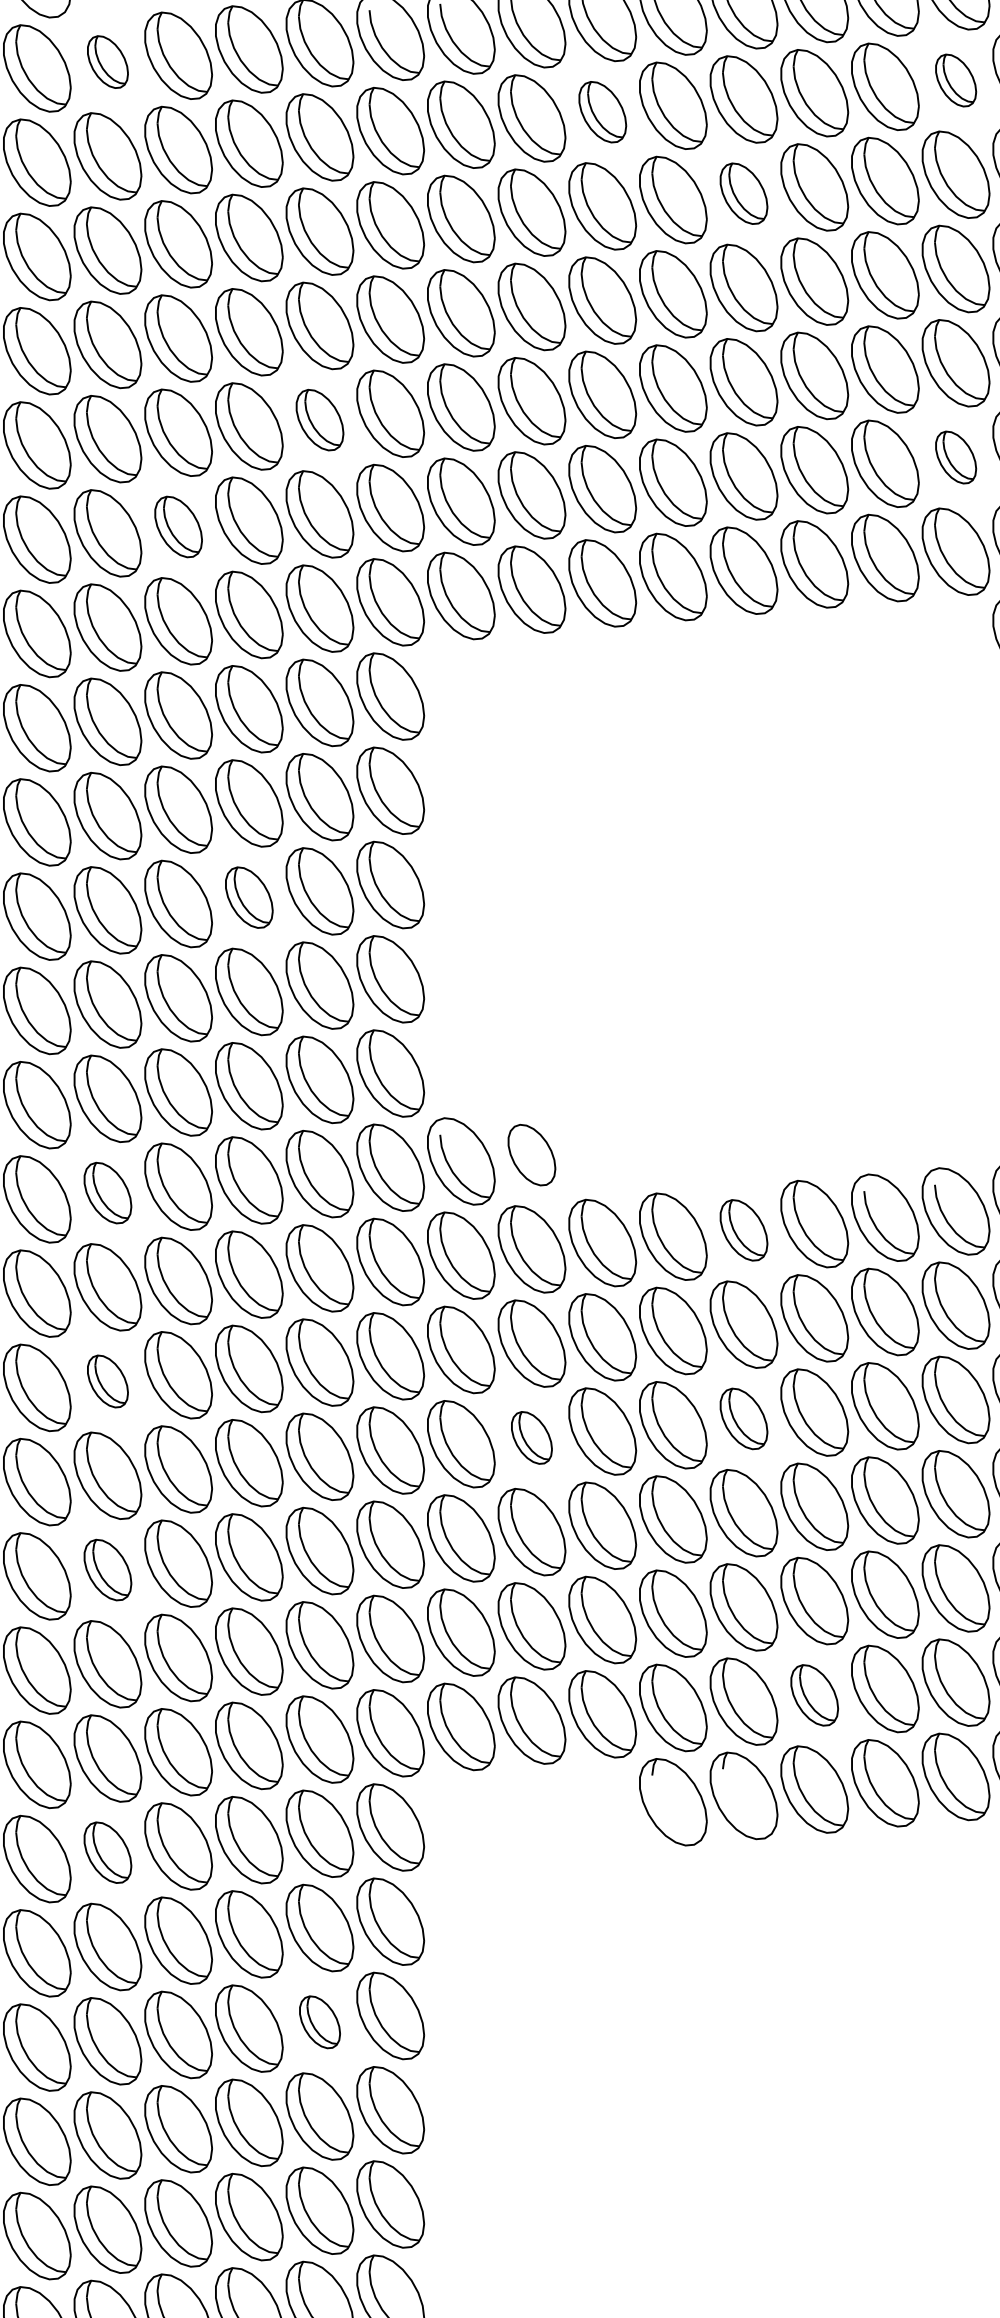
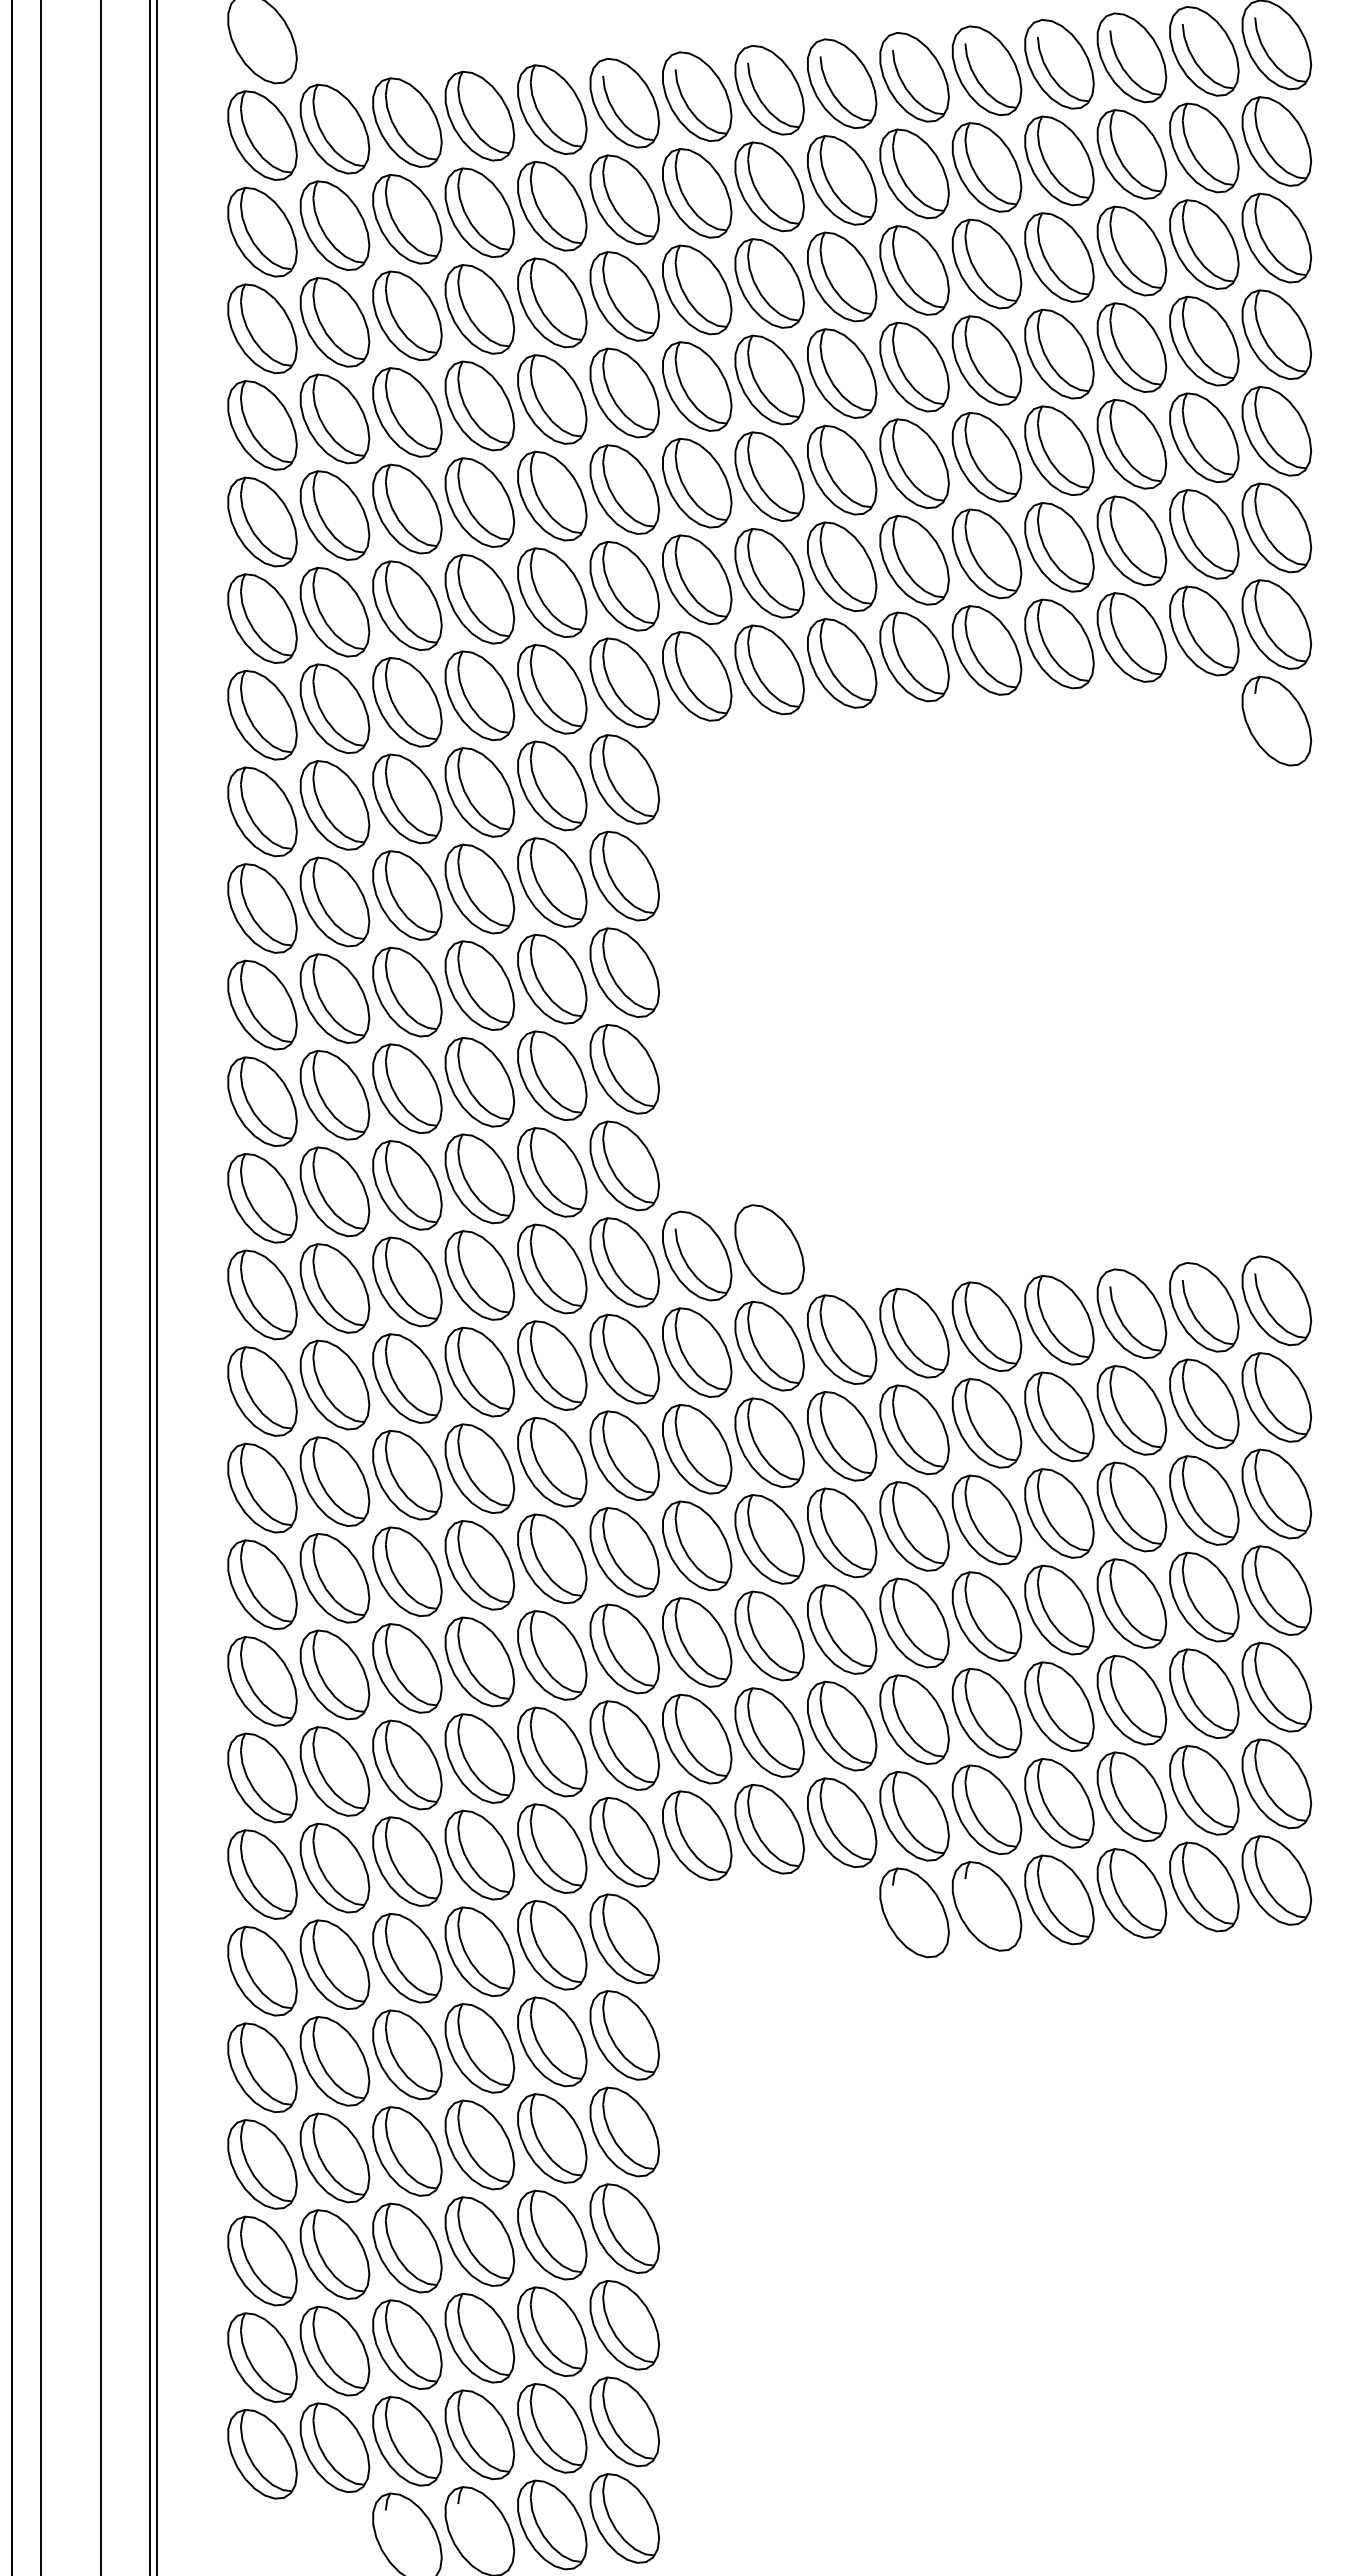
part: (107, 61) -> (334, 128), size x1.67
part: (956, 80) -> (1204, 147), size x1.67
part: (603, 112) -> (842, 180), size x1.43
part: (743, 193) -> (986, 263), size x1.43
part: (320, 419) -> (552, 495), size x1.43
part: (956, 457) -> (1204, 534), size x1.67
part: (178, 526) -> (407, 605), size x1.43
part: (248, 897) -> (479, 985), size x1.43
part: (531, 1155) -> (769, 1249), size x1.43
part: (107, 1193) -> (334, 1288), size x1.43
part: (743, 1230) -> (986, 1326), size x1.43
part: (107, 1381) -> (334, 1481), size x1.67
part: (743, 1418) -> (986, 1519), size x1.43
part: (531, 1437) -> (769, 1539), size x1.67
part: (107, 1569) -> (334, 1674), size x1.43
part: (814, 1695) -> (1059, 1803), size x1.43
part: (107, 1852) -> (334, 1964), size x1.43
part: (320, 2022) -> (552, 2138), size x1.67

